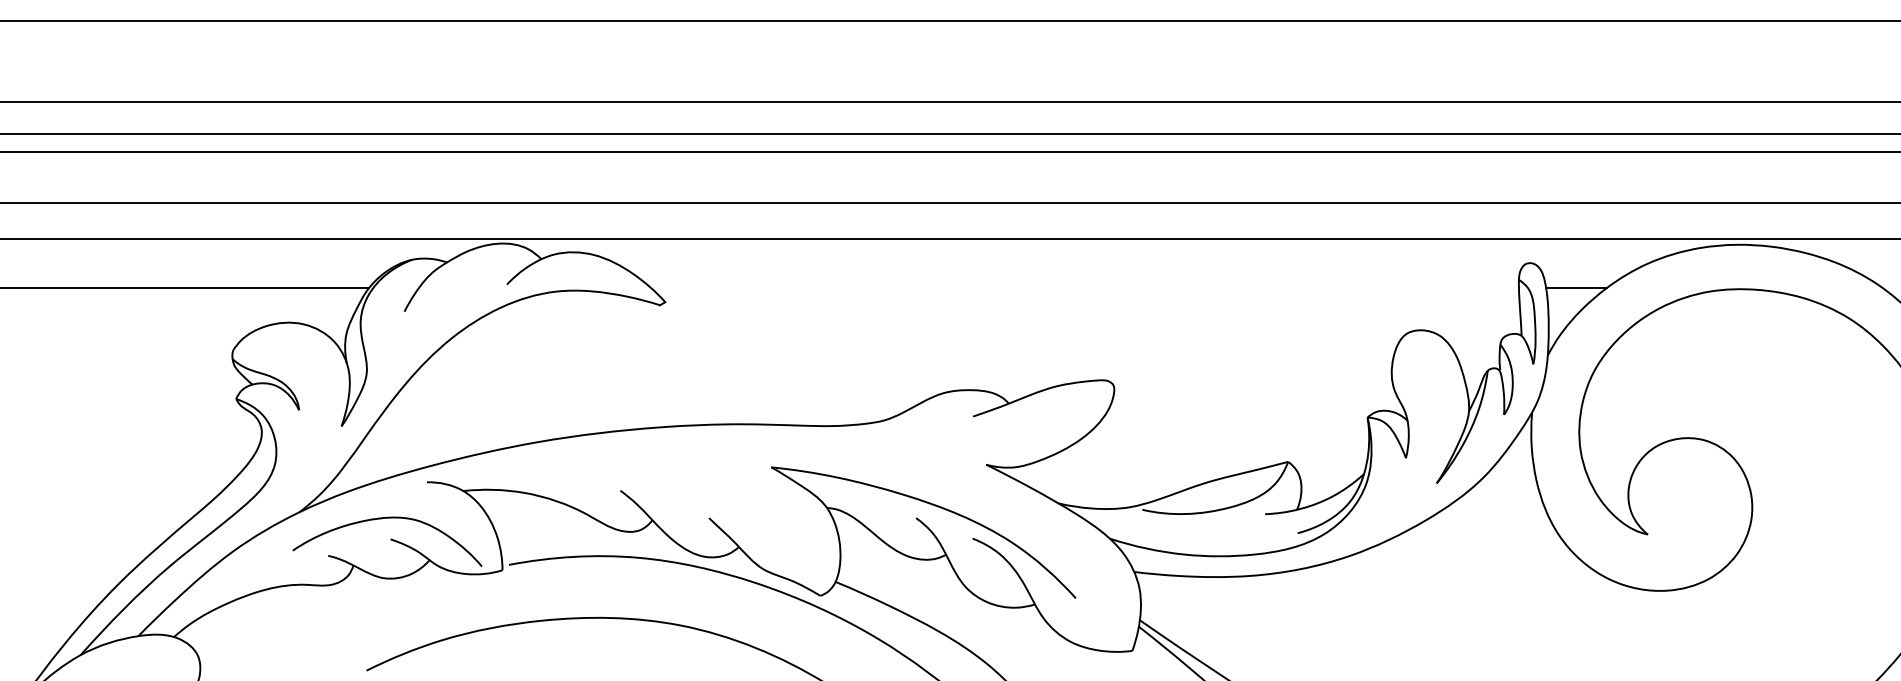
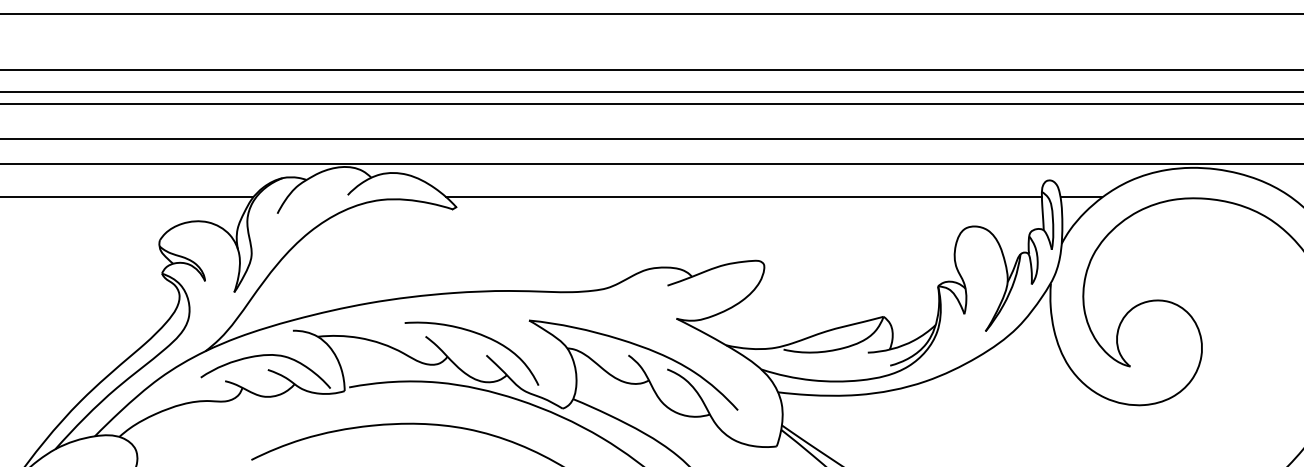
line: (1083, 288) -> (743, 197), added
curve: (699, 489) -> (479, 335), added

